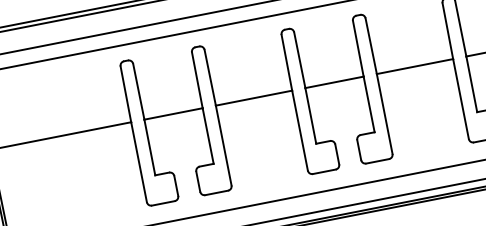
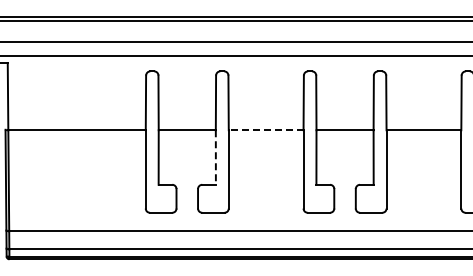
line: (253, 98) -> (265, 130), solid -> dashed
line: (207, 137) -> (215, 158), solid -> dashed

